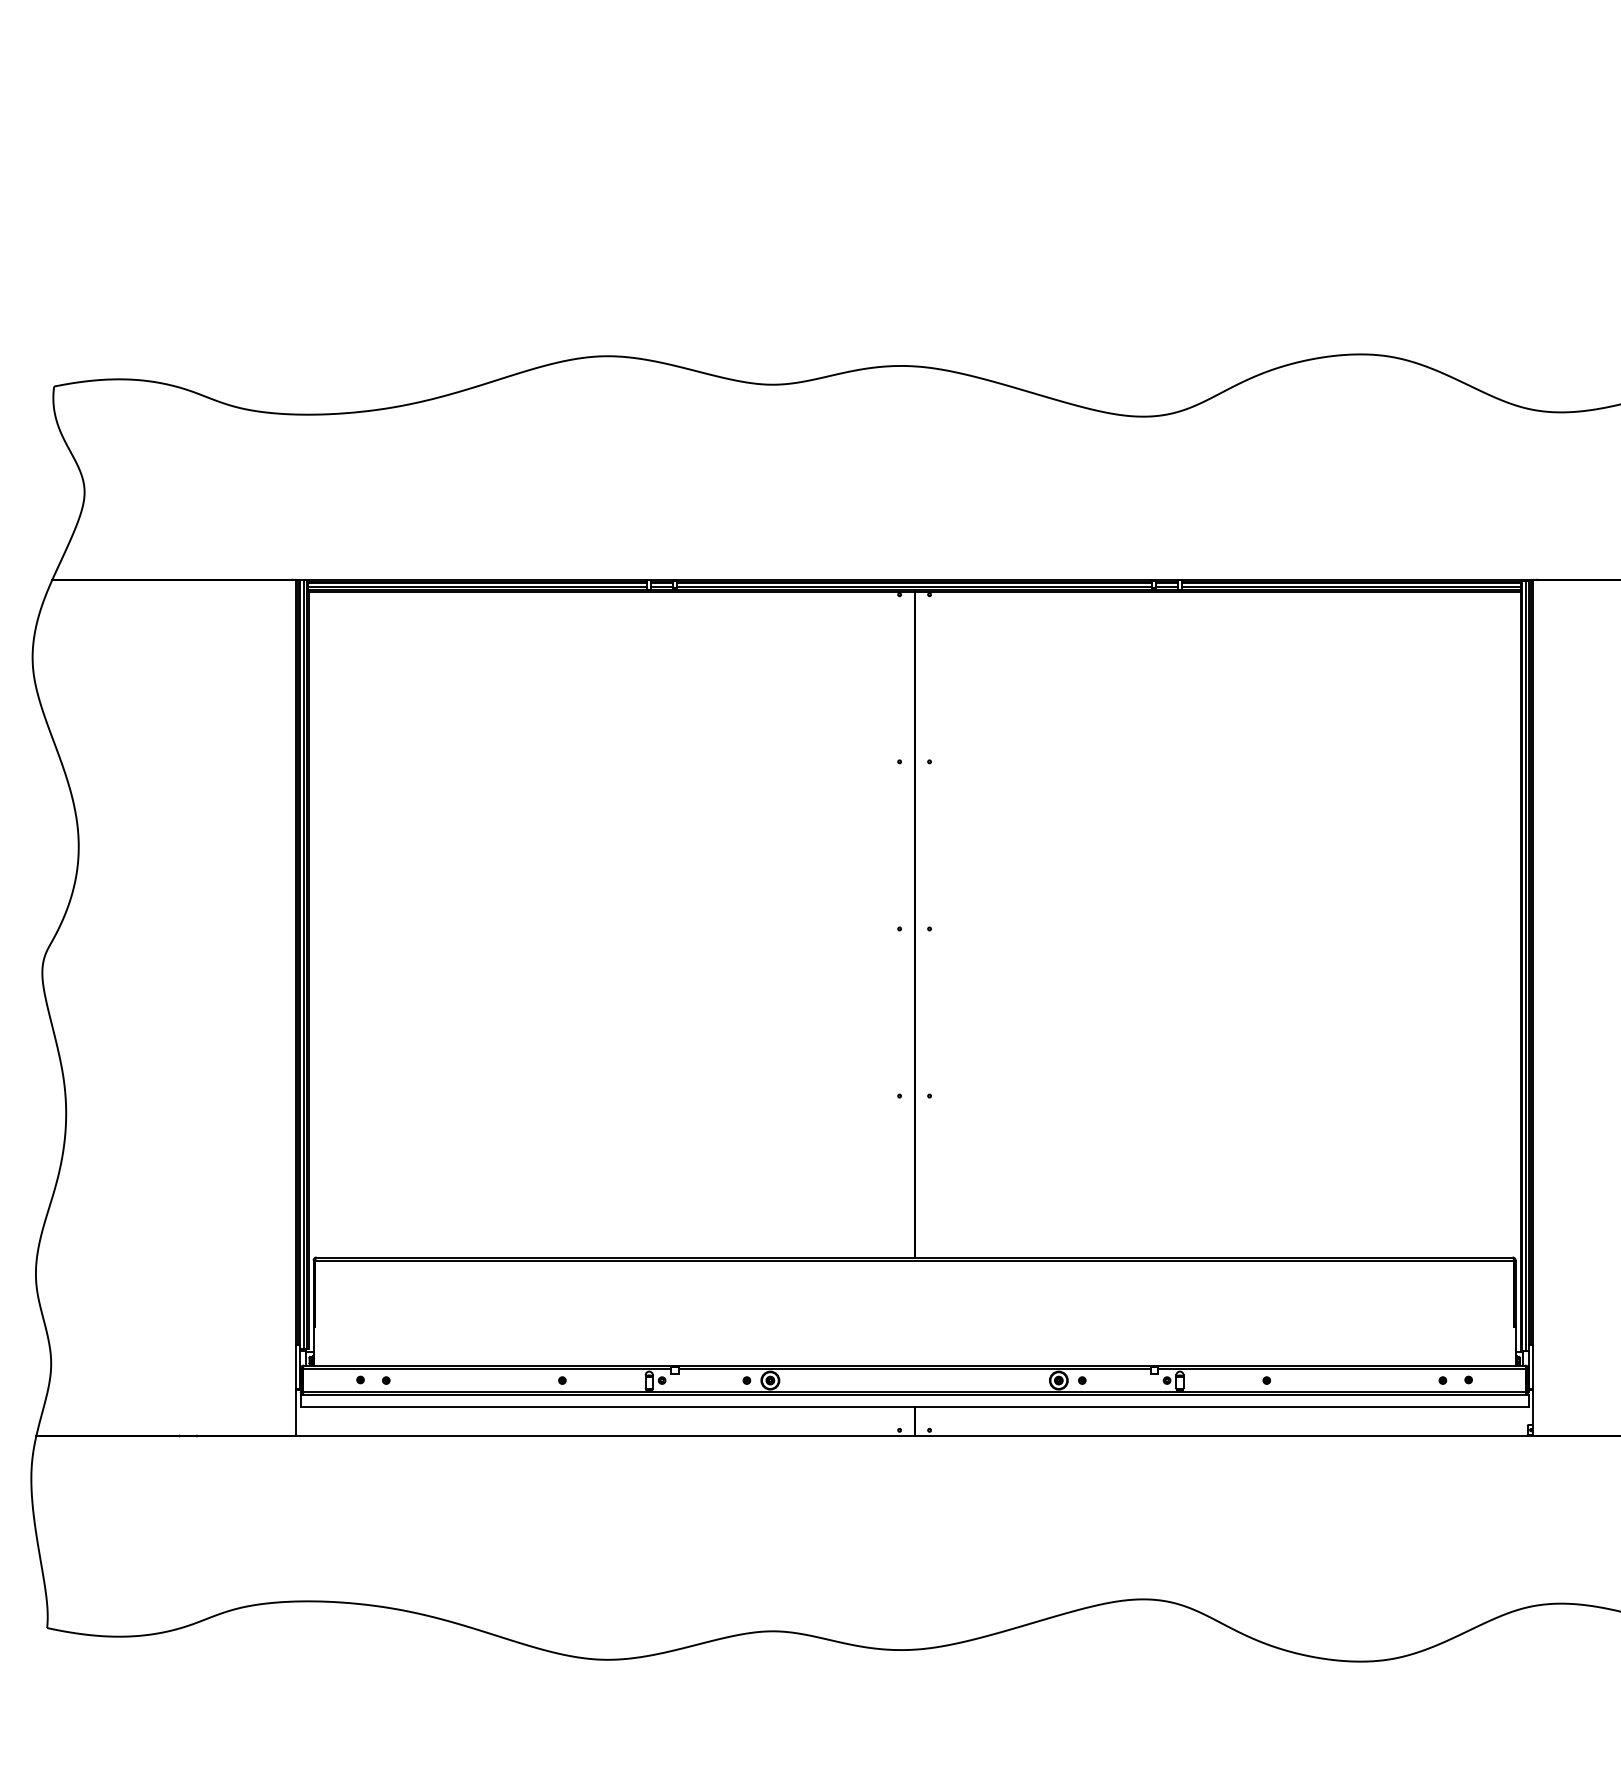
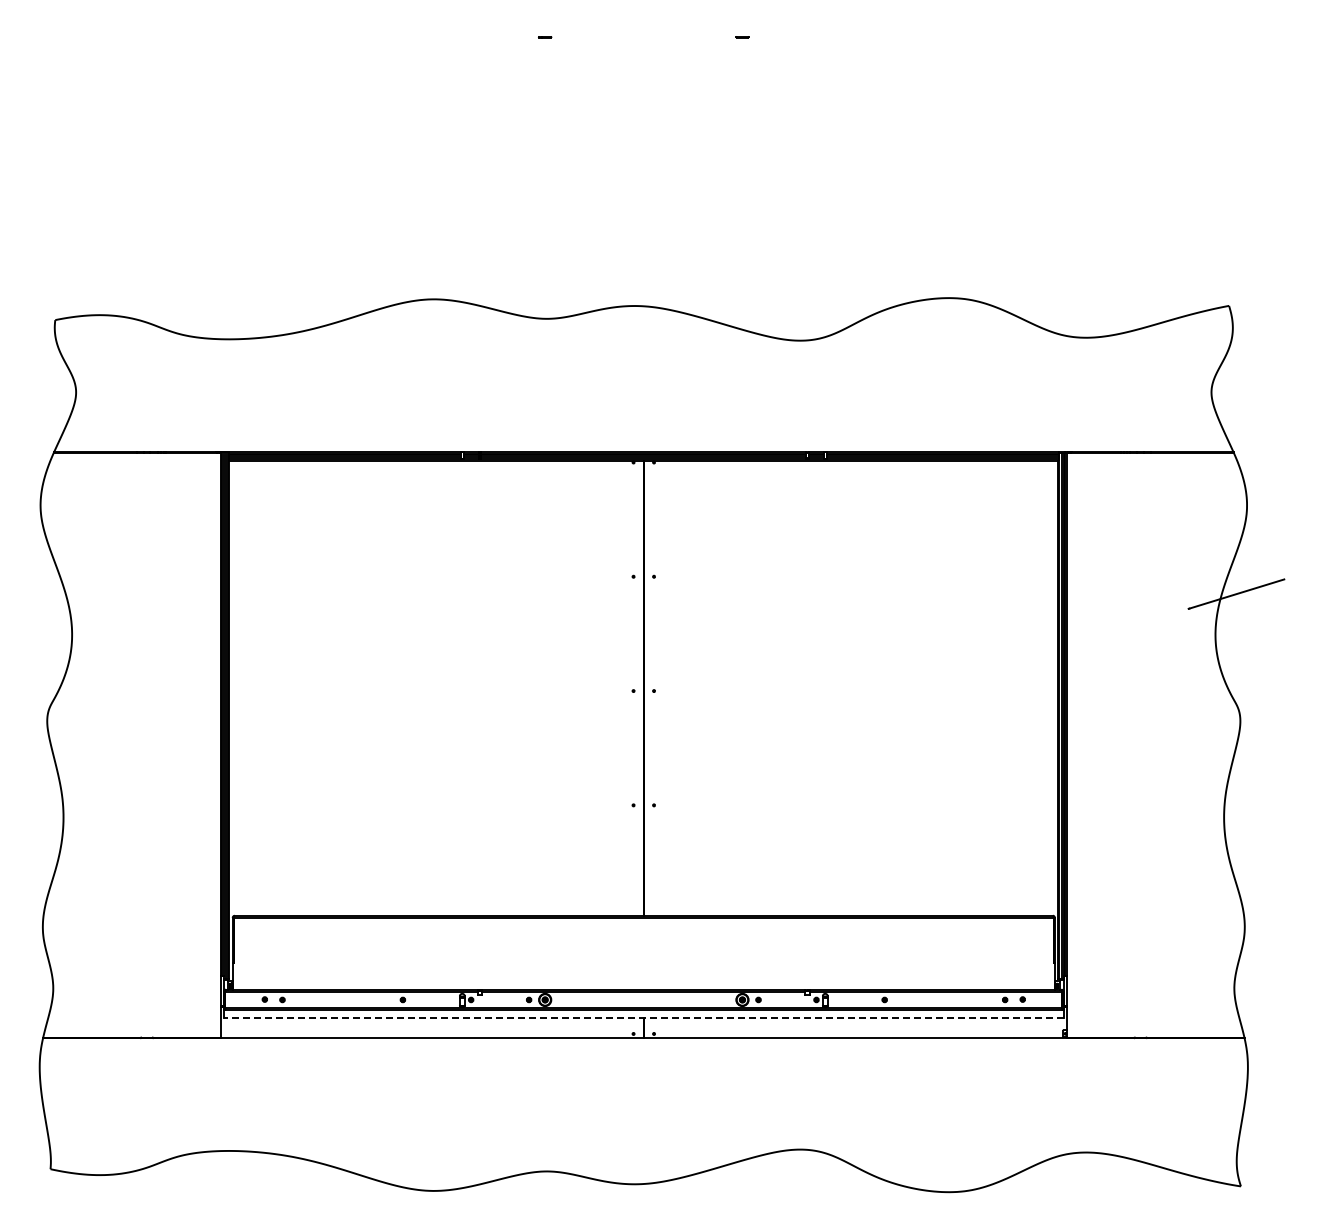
line: (914, 1406) -> (643, 1017), solid -> dashed

